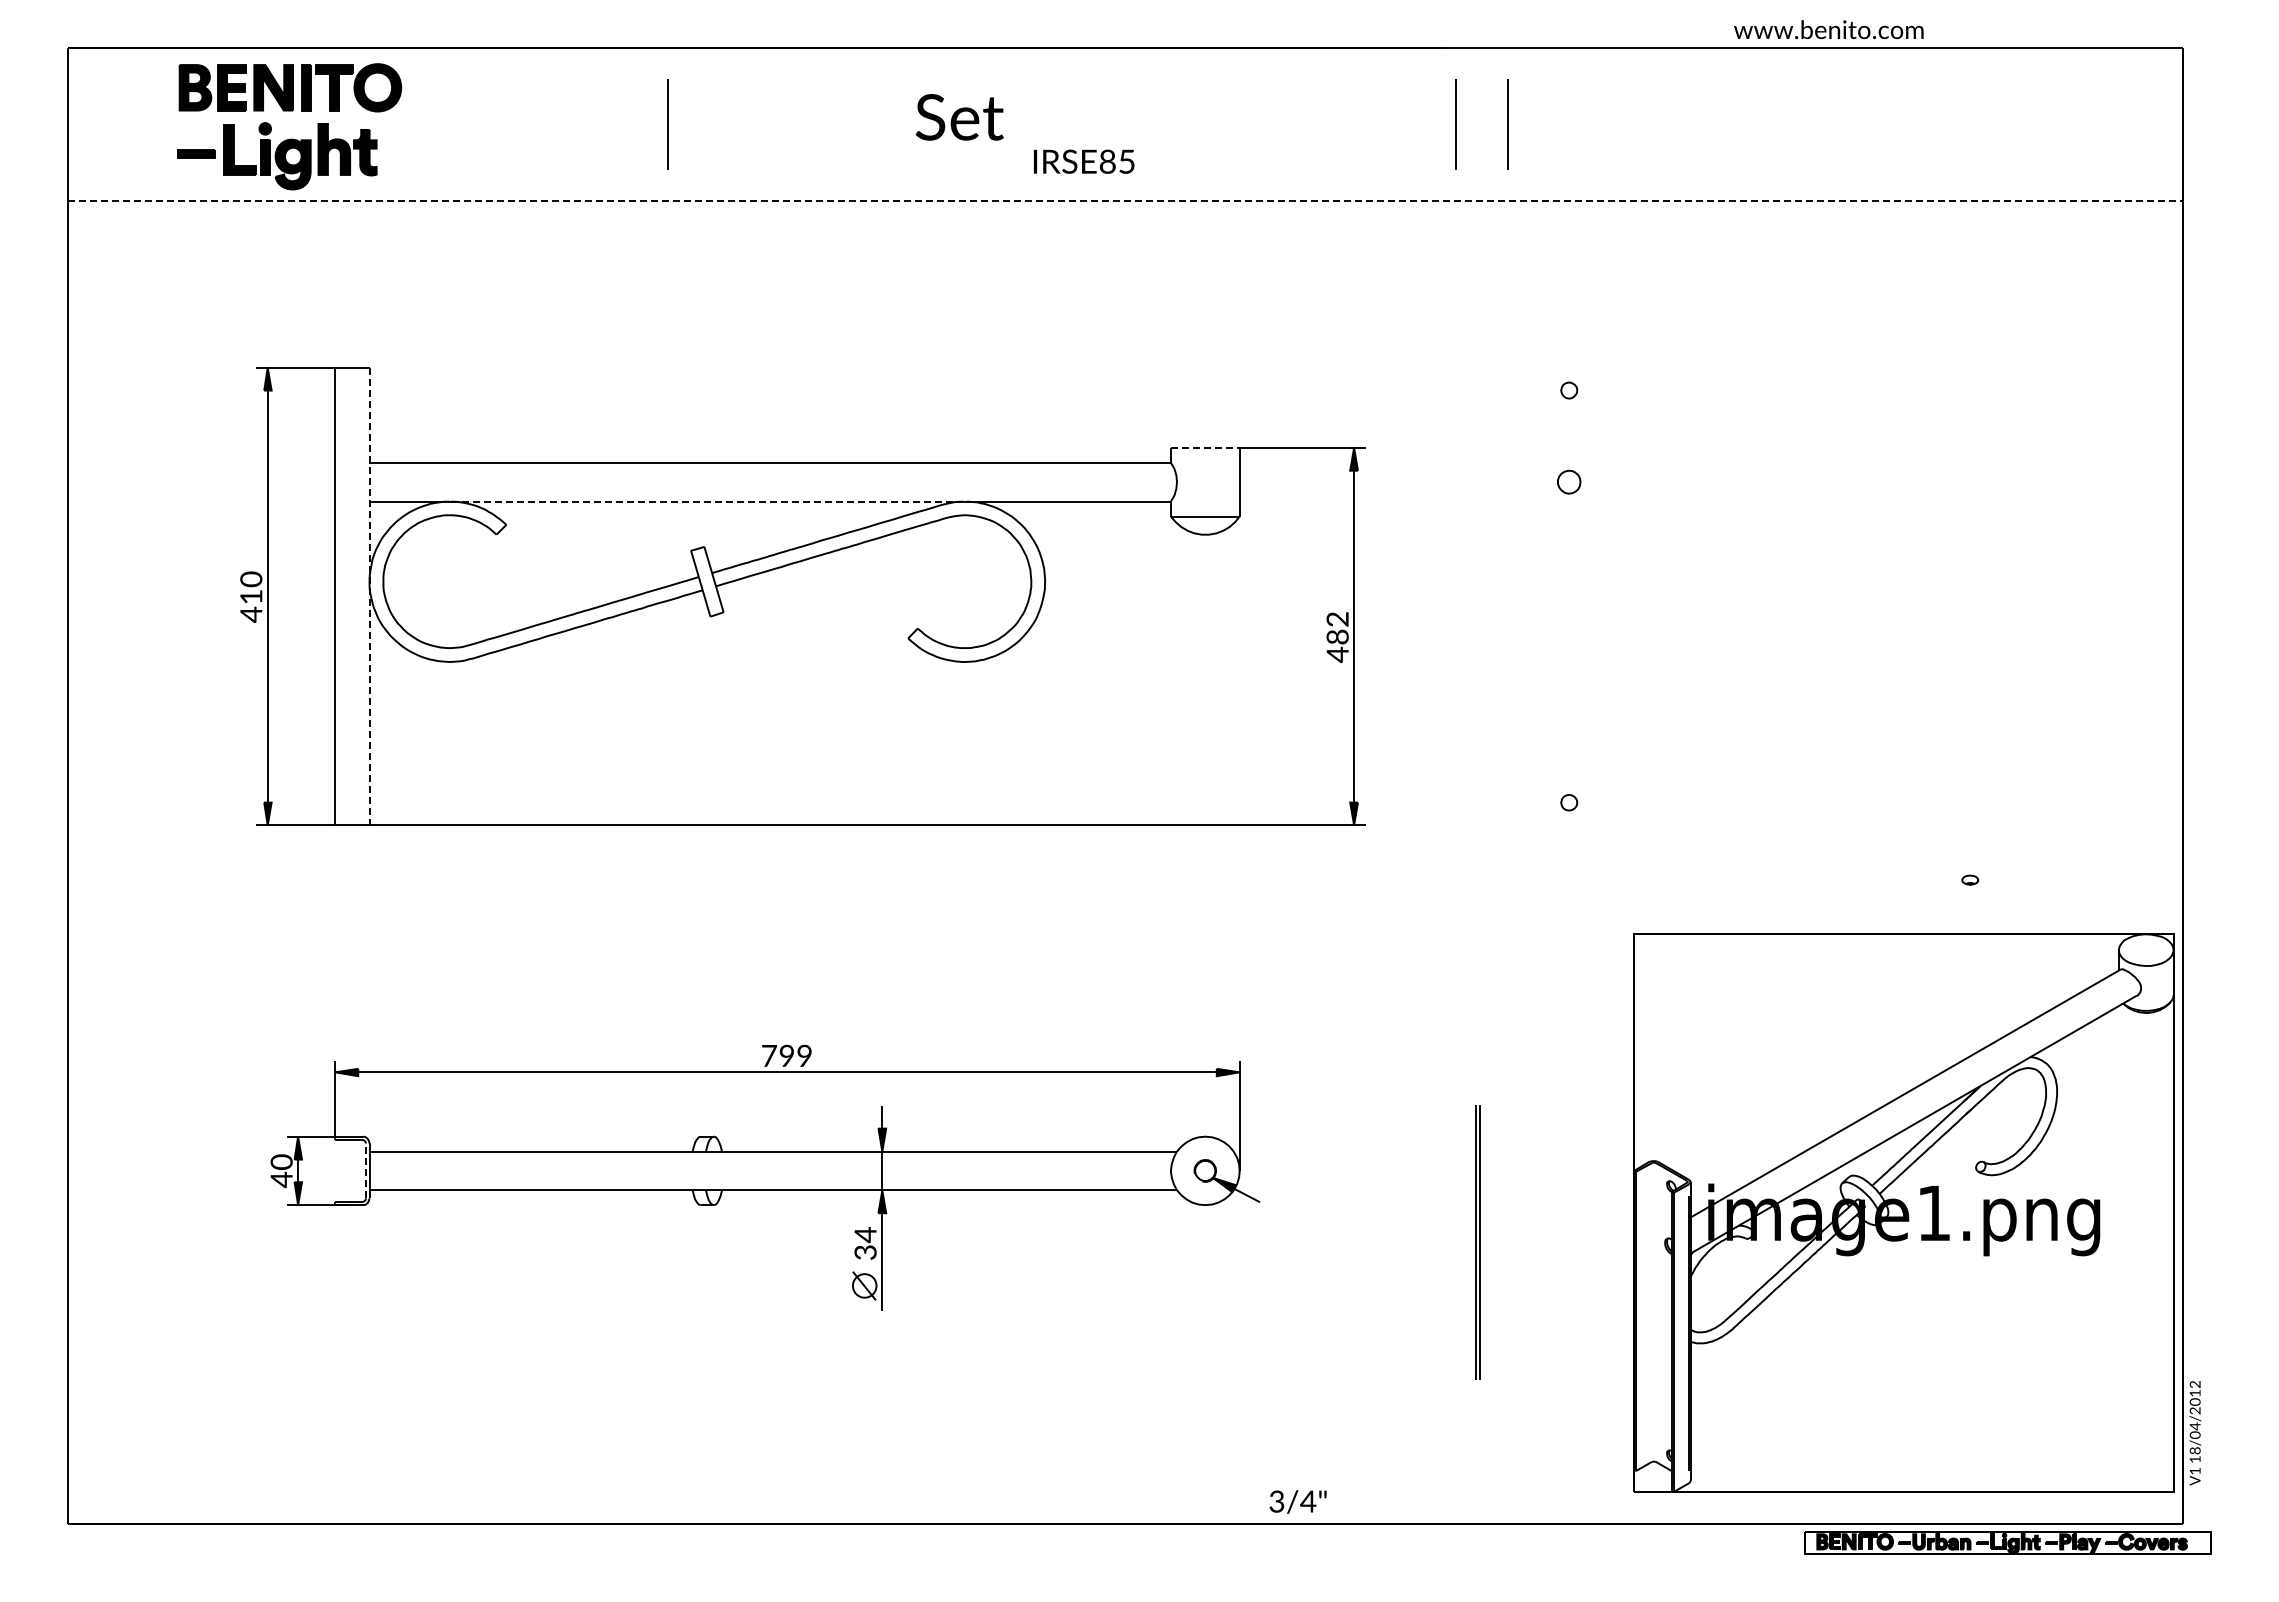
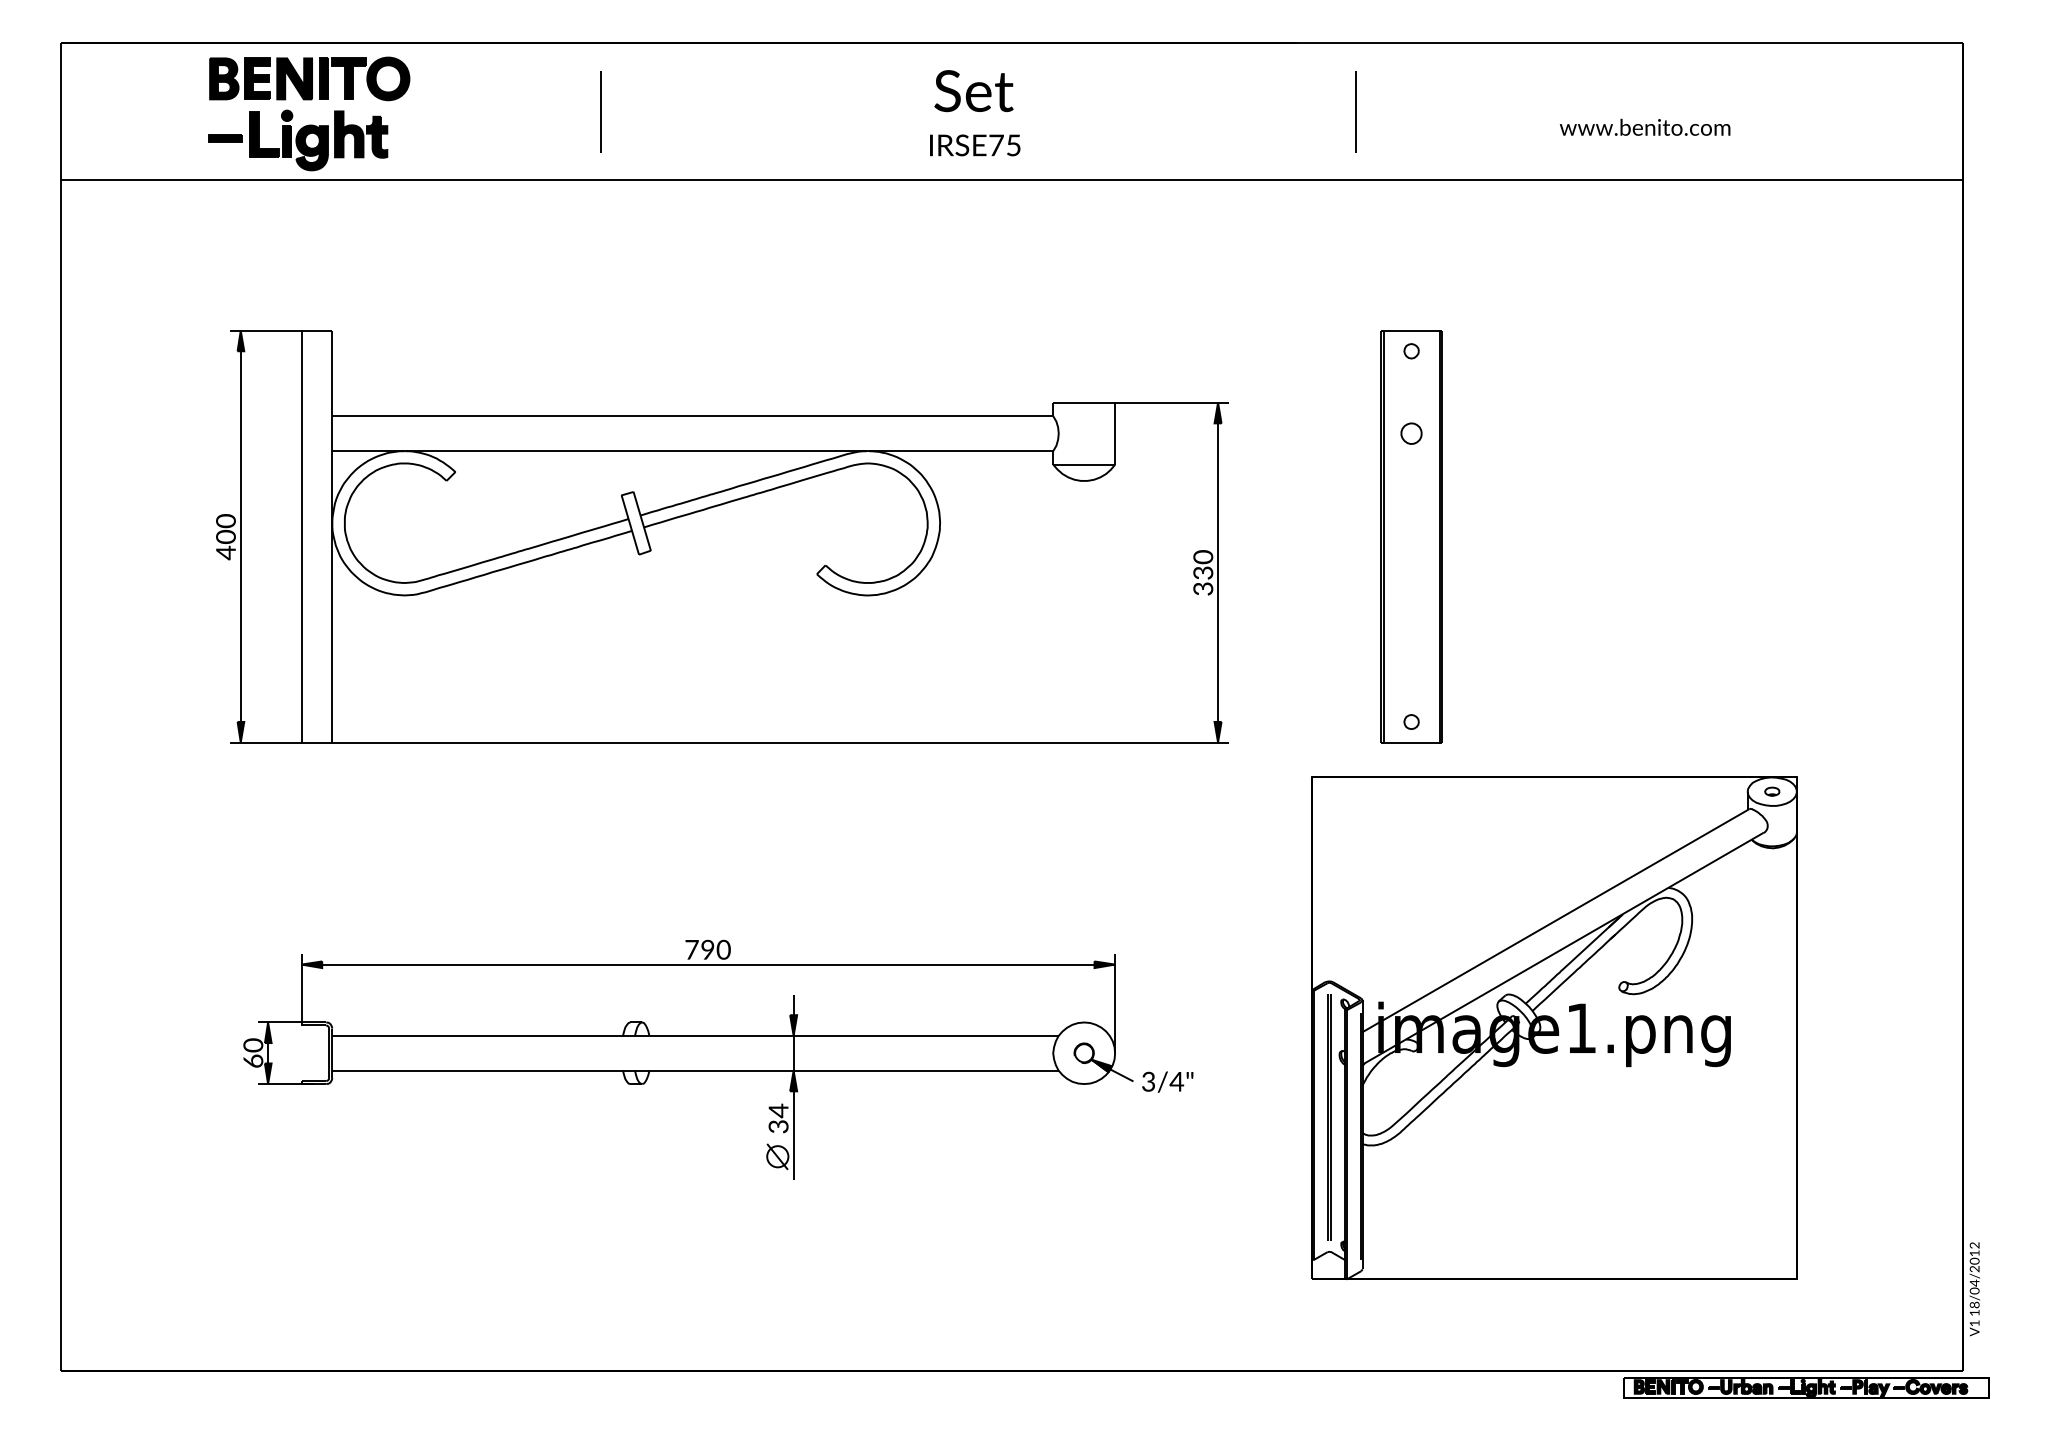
text: (1828, 29) -> (1644, 127), moved
text: (959, 117) -> (973, 91), moved
line: (1455, 124) -> (1309, 111), removed
part: (289, 138) -> (308, 124), moved
text: (1107, 161) -> (996, 145), IRSE85 -> IRSE75
line: (1125, 200) -> (1012, 180), dashed -> solid
line: (1205, 447) -> (1084, 402), dashed -> solid
line: (707, 501) -> (636, 451), dashed -> solid
text: (251, 596) -> (226, 536), 410 -> 400
line: (369, 596) -> (332, 536), dashed -> solid
part: (1569, 596) -> (1411, 536), added
text: (1337, 637) -> (1203, 573), 482 -> 330
text: (804, 1056) -> (723, 950), 799 -> 790
line: (365, 1170) -> (328, 1052), dashed -> solid
text: (281, 1179) -> (253, 1060), 40 -> 60
part: (1903, 1212) -> (1553, 1027), moved
text: (1297, 1501) -> (1167, 1081), moved

